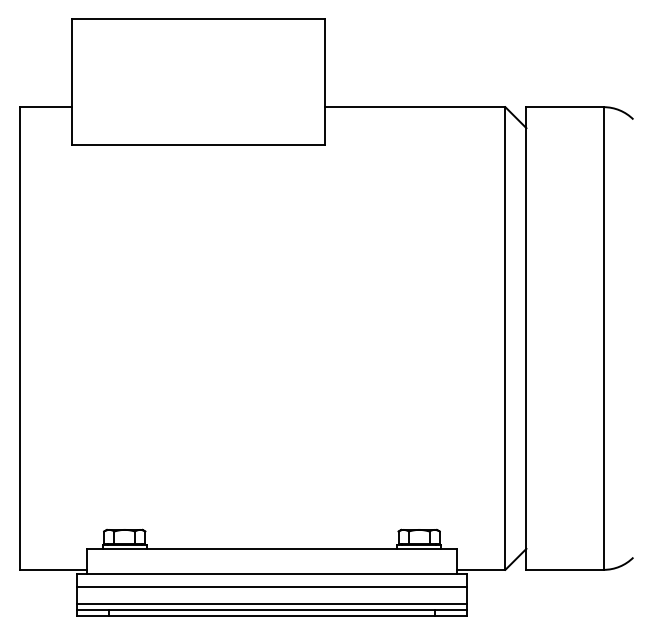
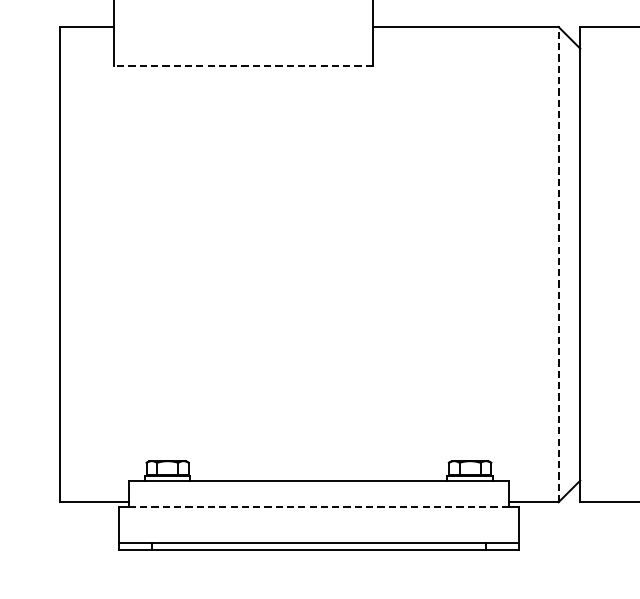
line: (197, 144) -> (242, 65), solid -> dashed
line: (505, 338) -> (558, 264), solid -> dashed
line: (272, 574) -> (319, 506), solid -> dashed
line: (271, 586) -> (318, 519), removed
line: (271, 603) -> (318, 536), removed

